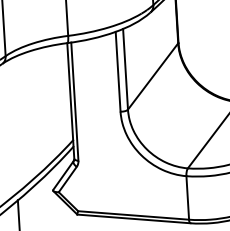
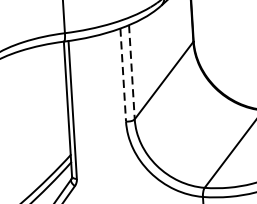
line: (125, 69) -> (131, 72), solid -> dashed
line: (118, 71) -> (123, 74), solid -> dashed

